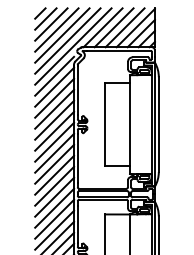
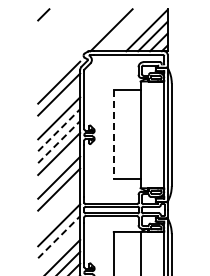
line: (45, 18) -> (49, 20), removed
line: (51, 24) -> (55, 26), removed
line: (114, 28) -> (123, 30), removed
line: (125, 28) -> (135, 30), removed
line: (56, 29) -> (61, 32), removed
line: (62, 35) -> (67, 38), removed
line: (67, 40) -> (73, 44), removed
line: (73, 46) -> (79, 50), removed
line: (54, 98) -> (59, 106), removed
line: (54, 120) -> (59, 130), solid -> dashed
line: (104, 124) -> (113, 134), solid -> dashed
line: (54, 131) -> (59, 142), solid -> dashed
line: (54, 152) -> (59, 165), removed
line: (54, 186) -> (59, 201), removed
line: (54, 197) -> (59, 213), removed
line: (54, 219) -> (59, 237), solid -> dashed
line: (54, 230) -> (59, 249), removed

